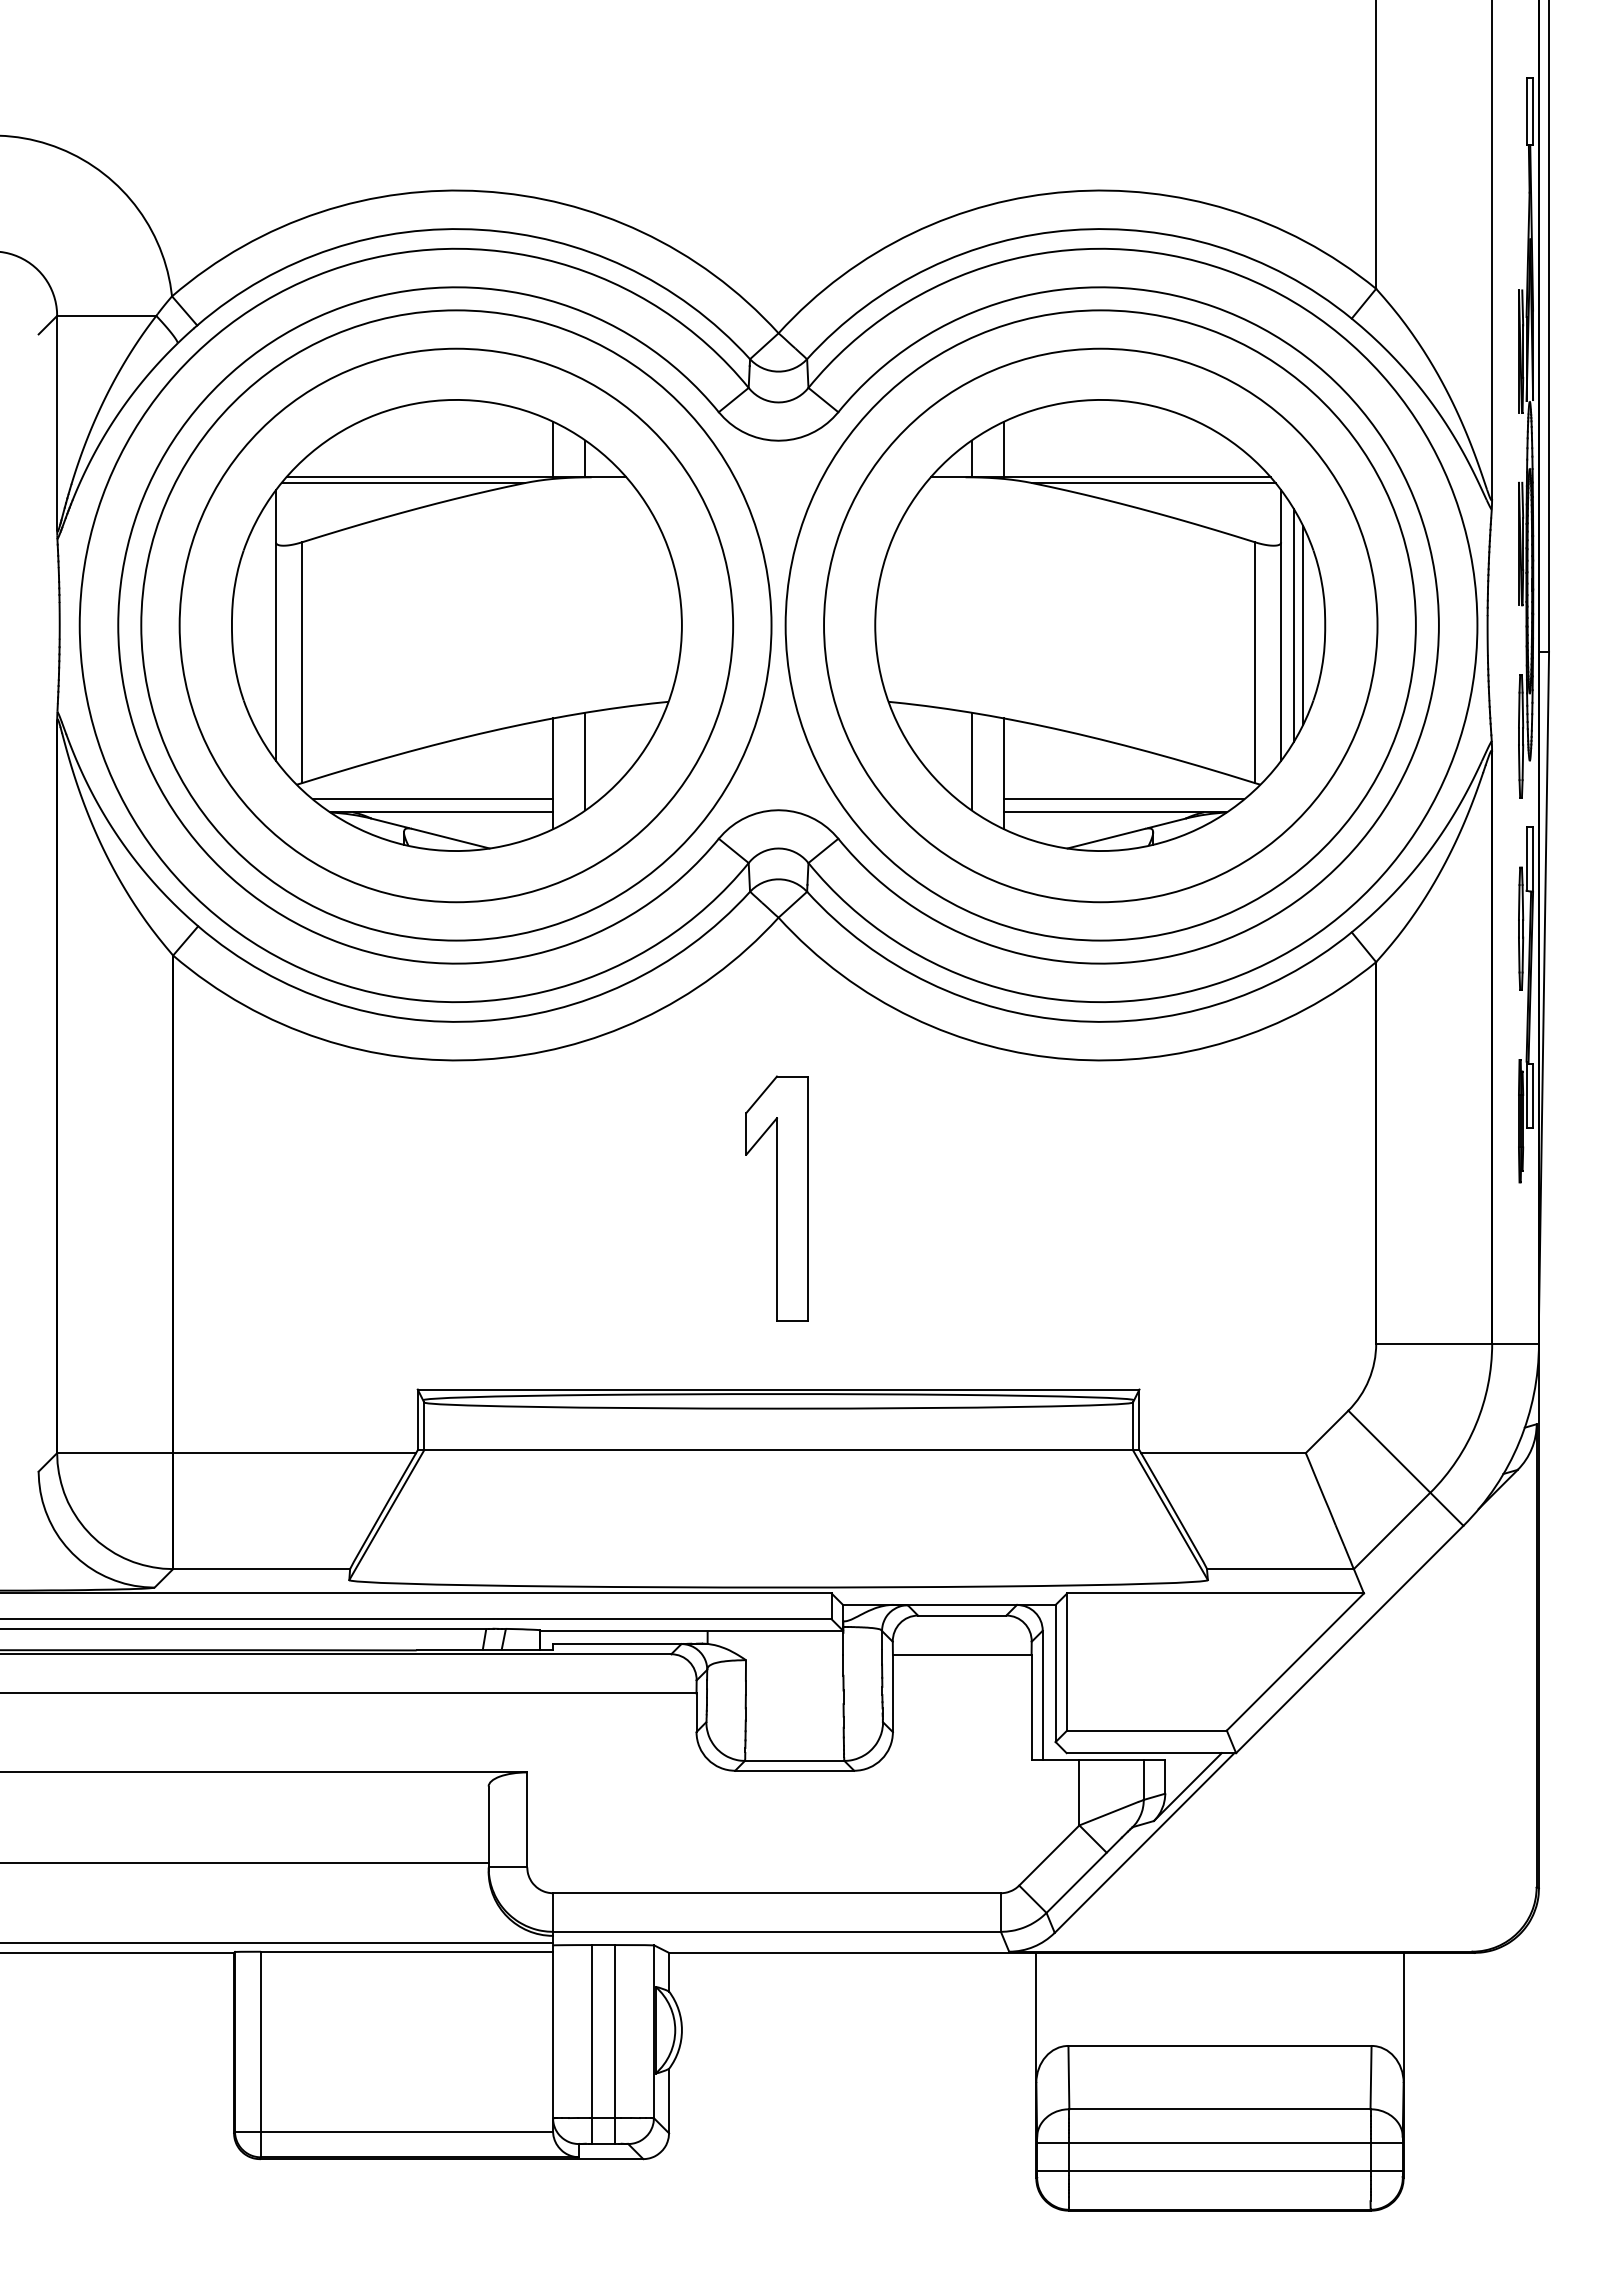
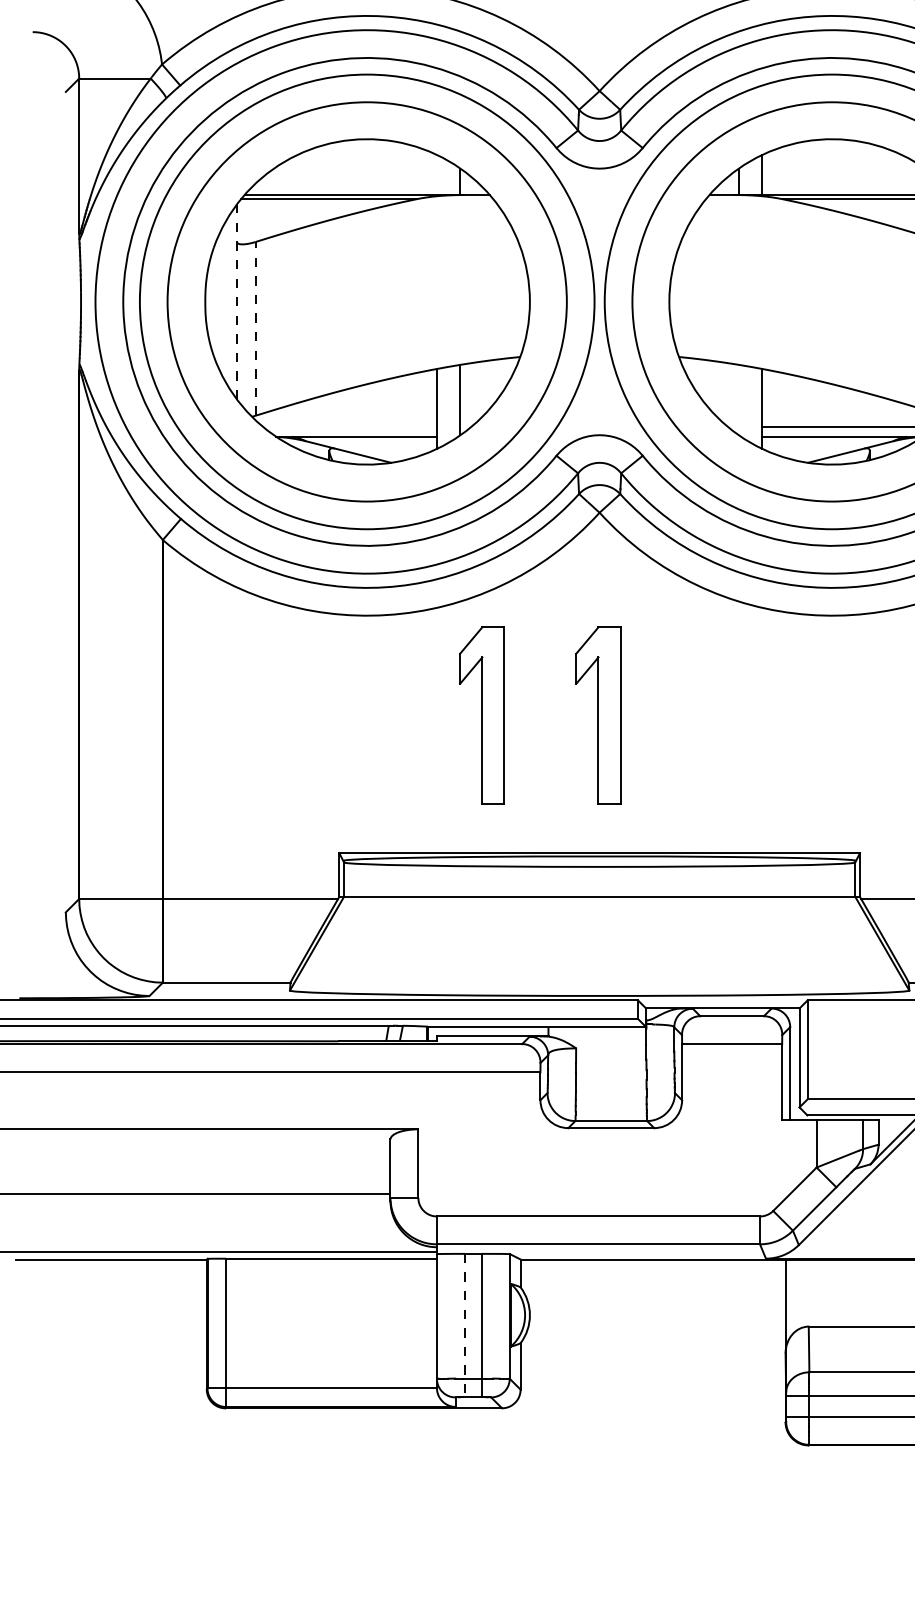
line: (553, 449) -> (437, 174), removed
line: (275, 624) -> (236, 301), solid -> dashed
line: (301, 662) -> (255, 328), solid -> dashed
line: (971, 761) -> (738, 400), removed
line: (432, 799) -> (349, 427), removed
part: (615, 1198) -> (481, 715), added
line: (591, 2044) -> (464, 1325), solid -> dashed

